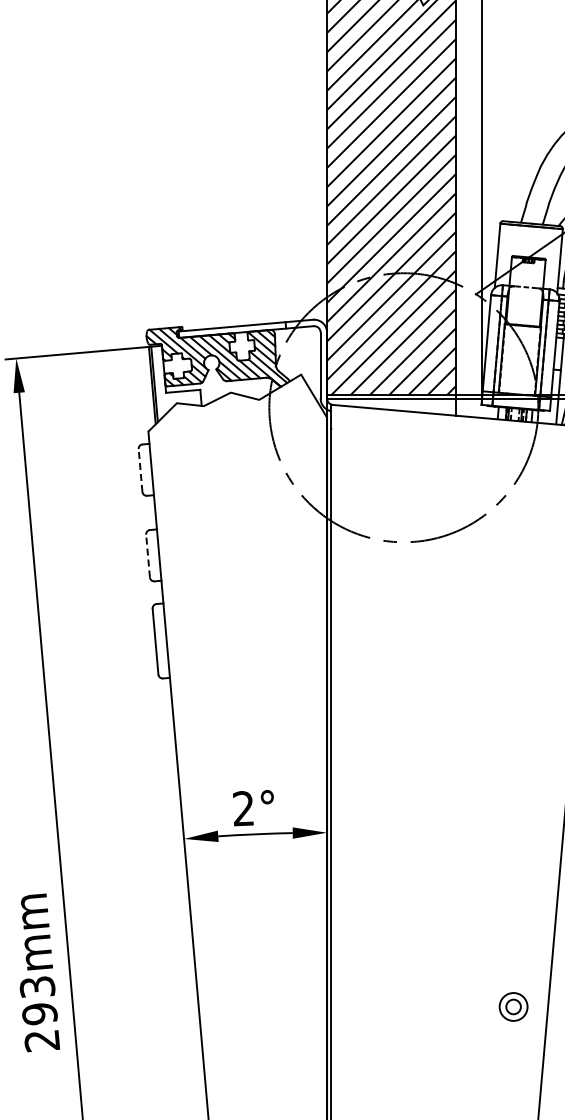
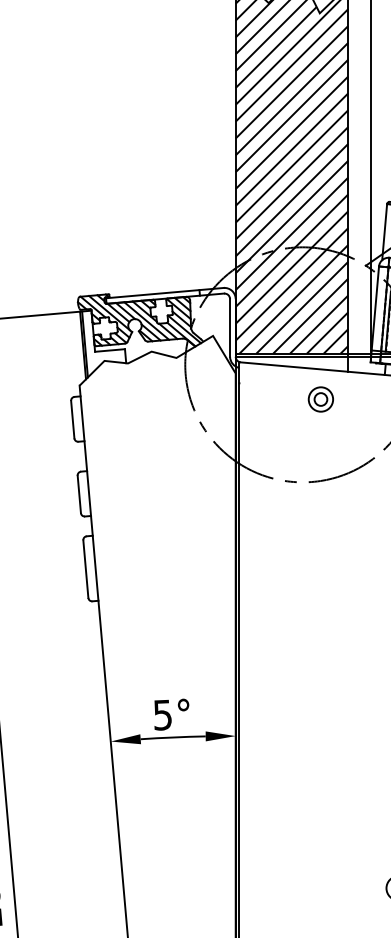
part: (424, 447) -> (320, 399), added
line: (140, 470) -> (72, 419), dashed -> solid
line: (148, 555) -> (79, 493), dashed -> solid
text: (243, 808) -> (162, 714), 2° -> 5°

